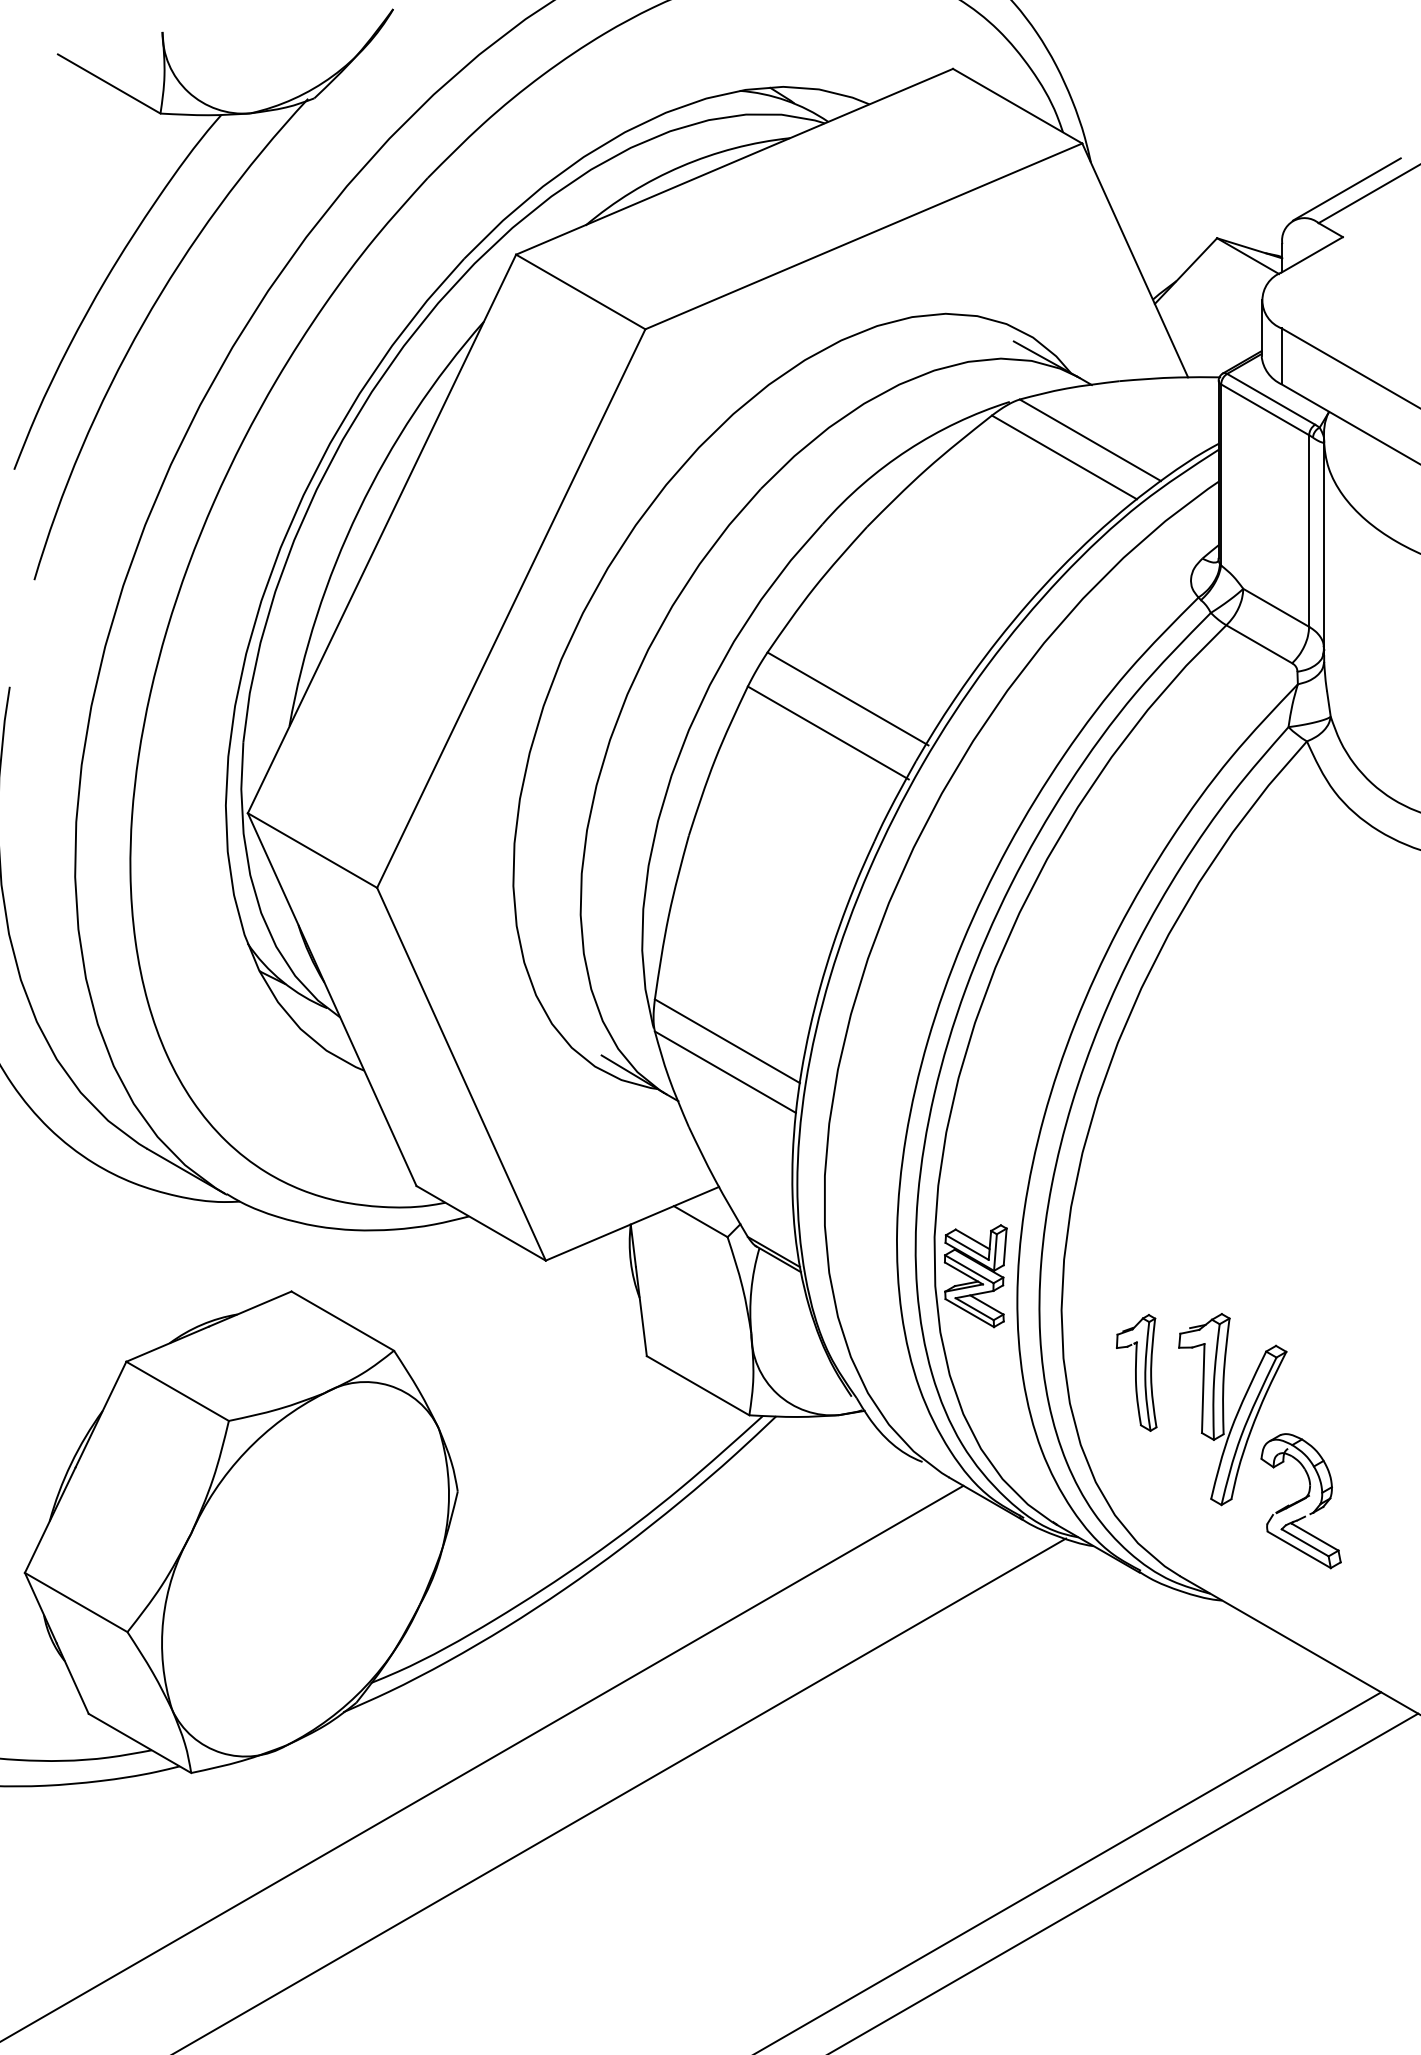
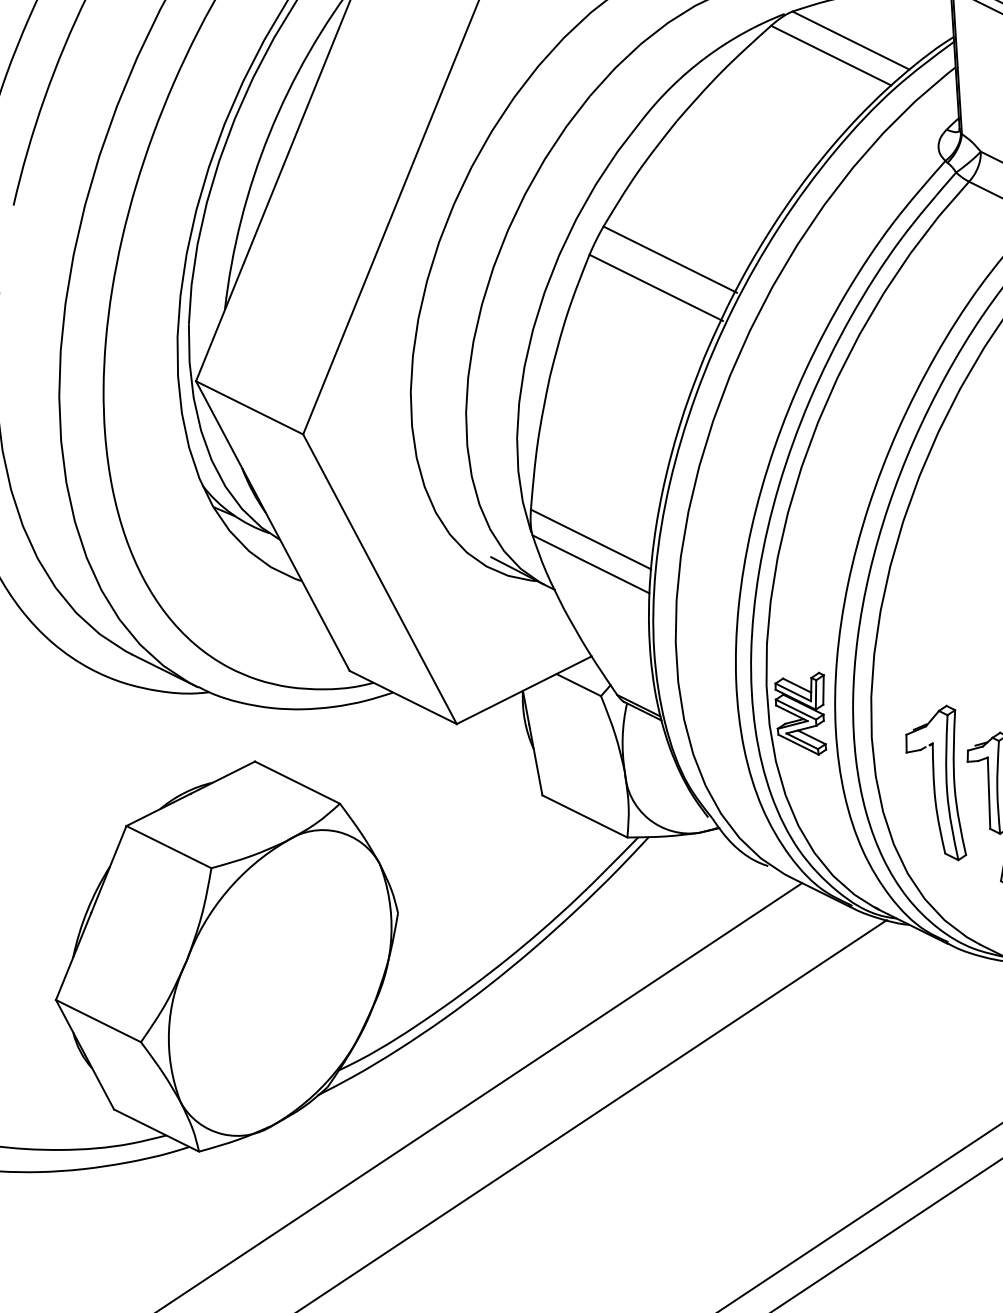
part: (1136, 1372) -> (934, 783), size x1.67

